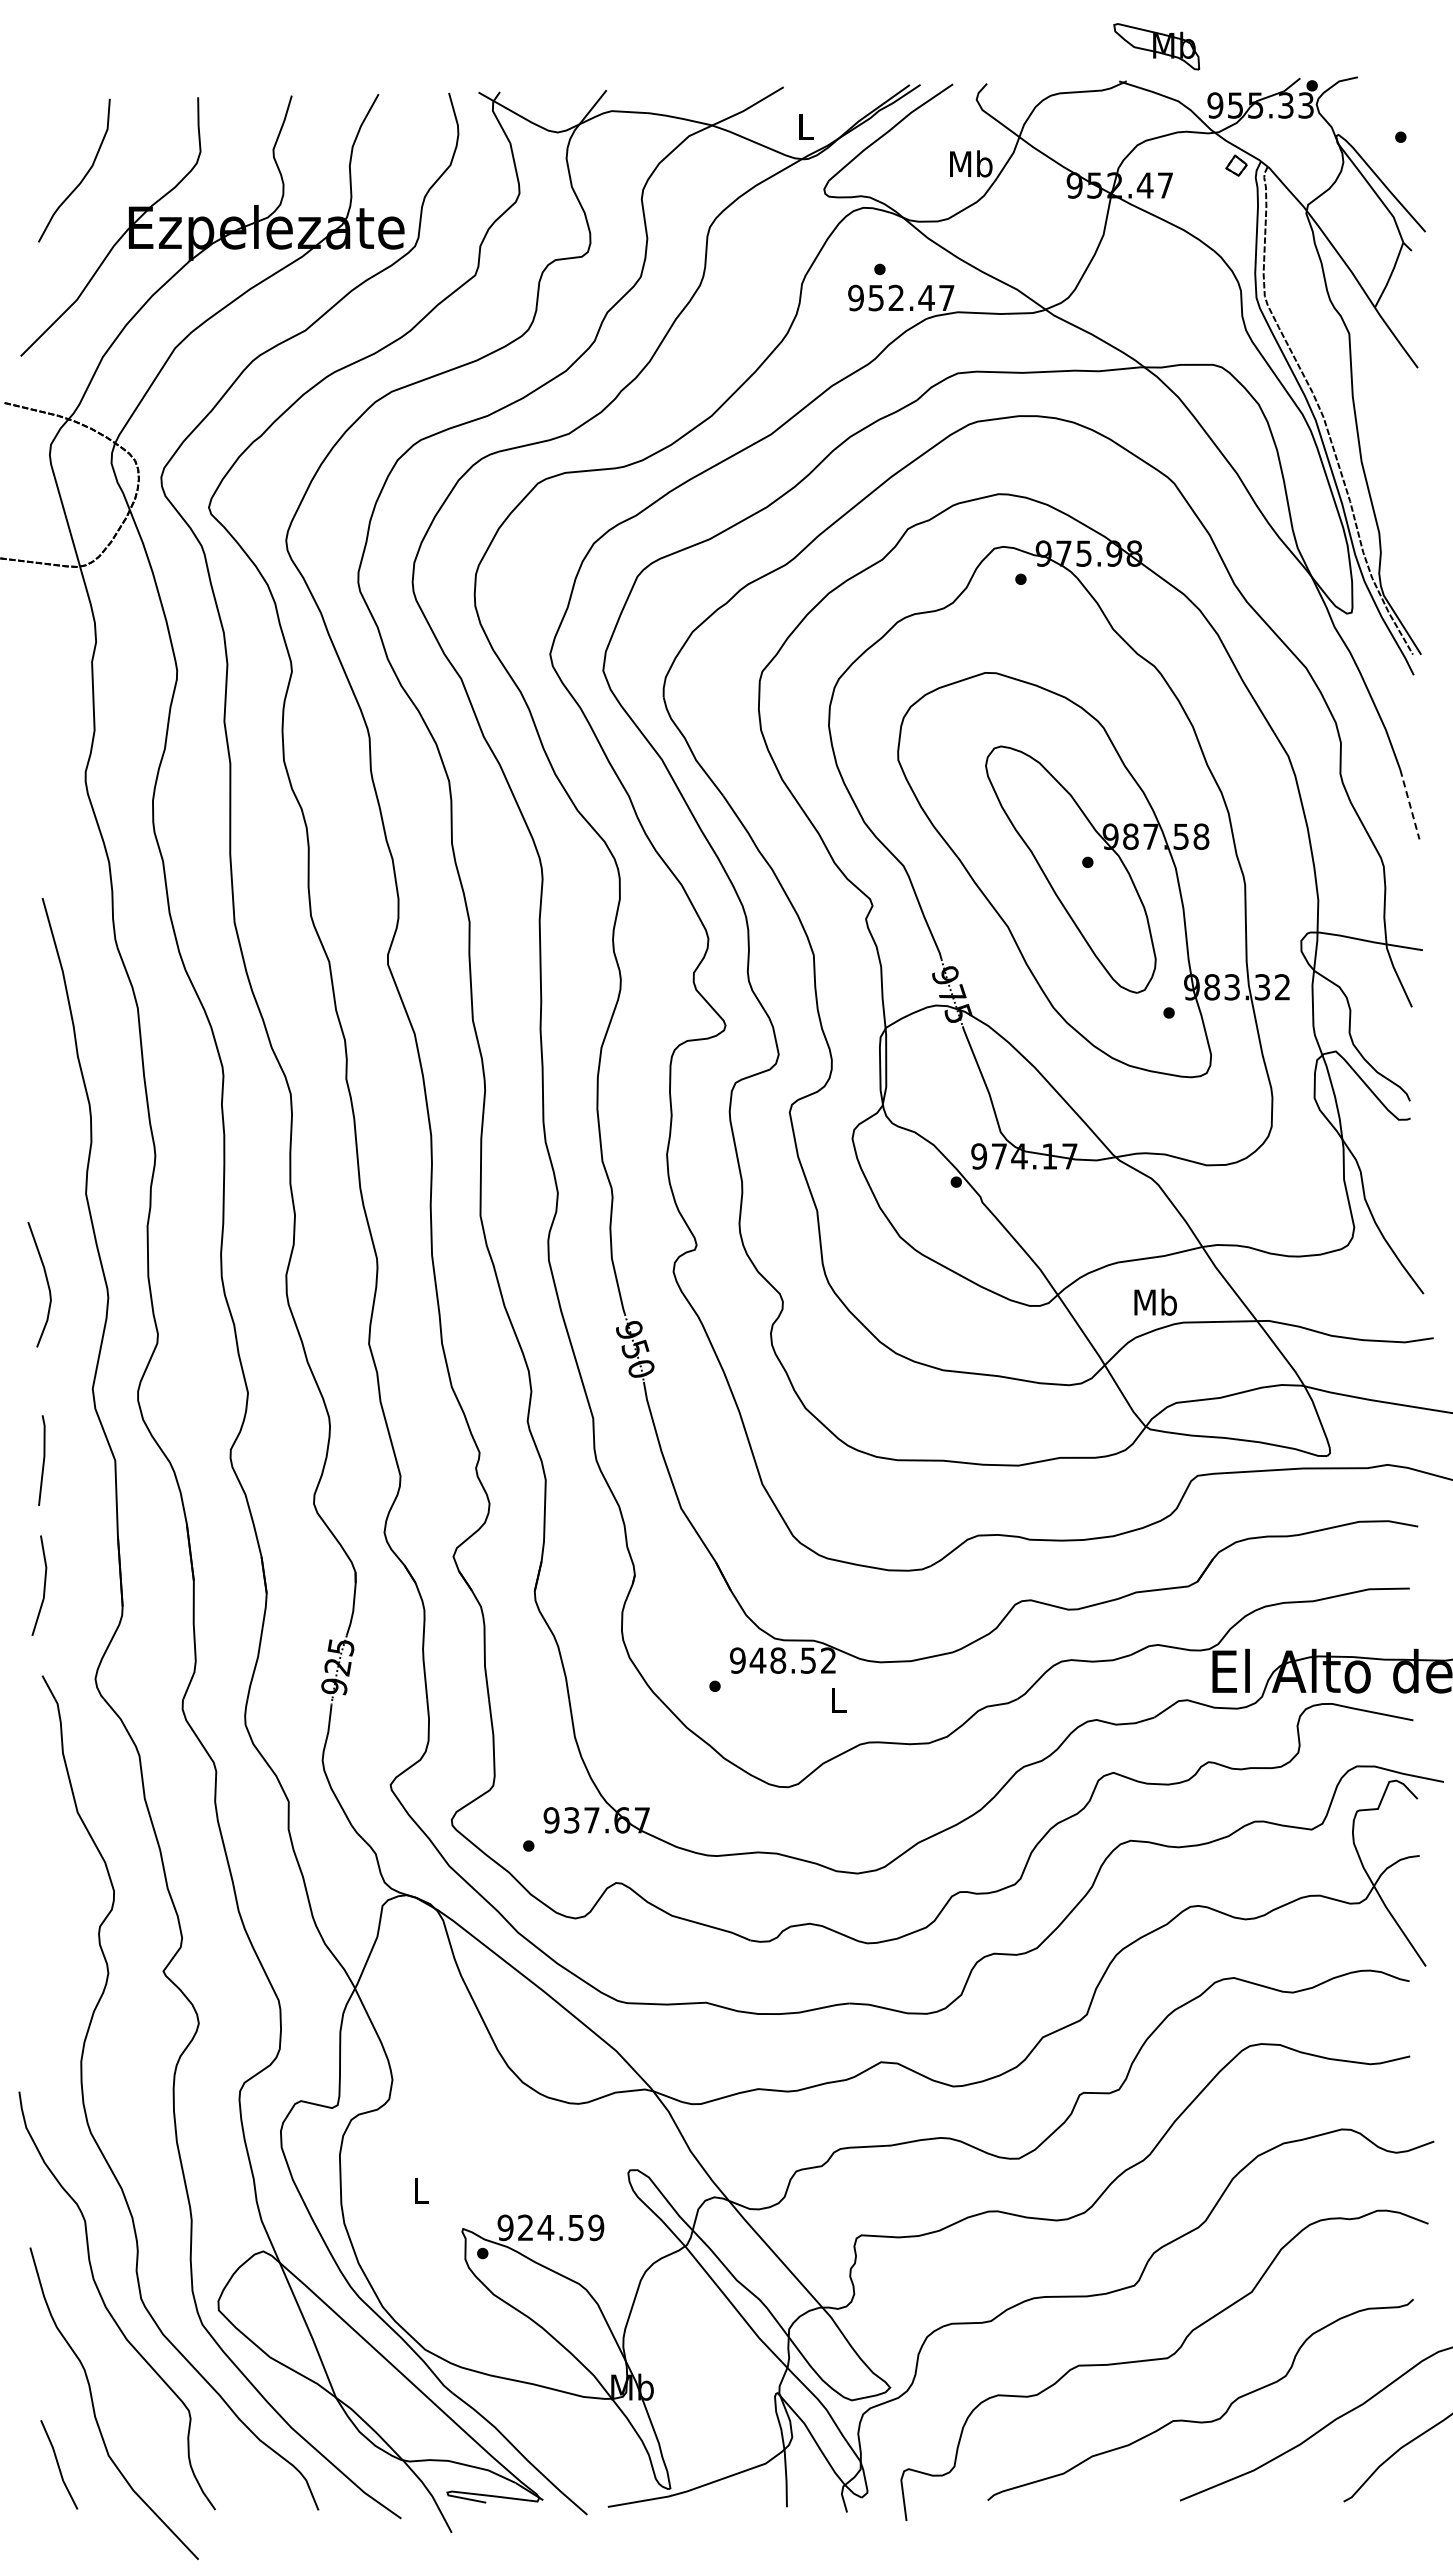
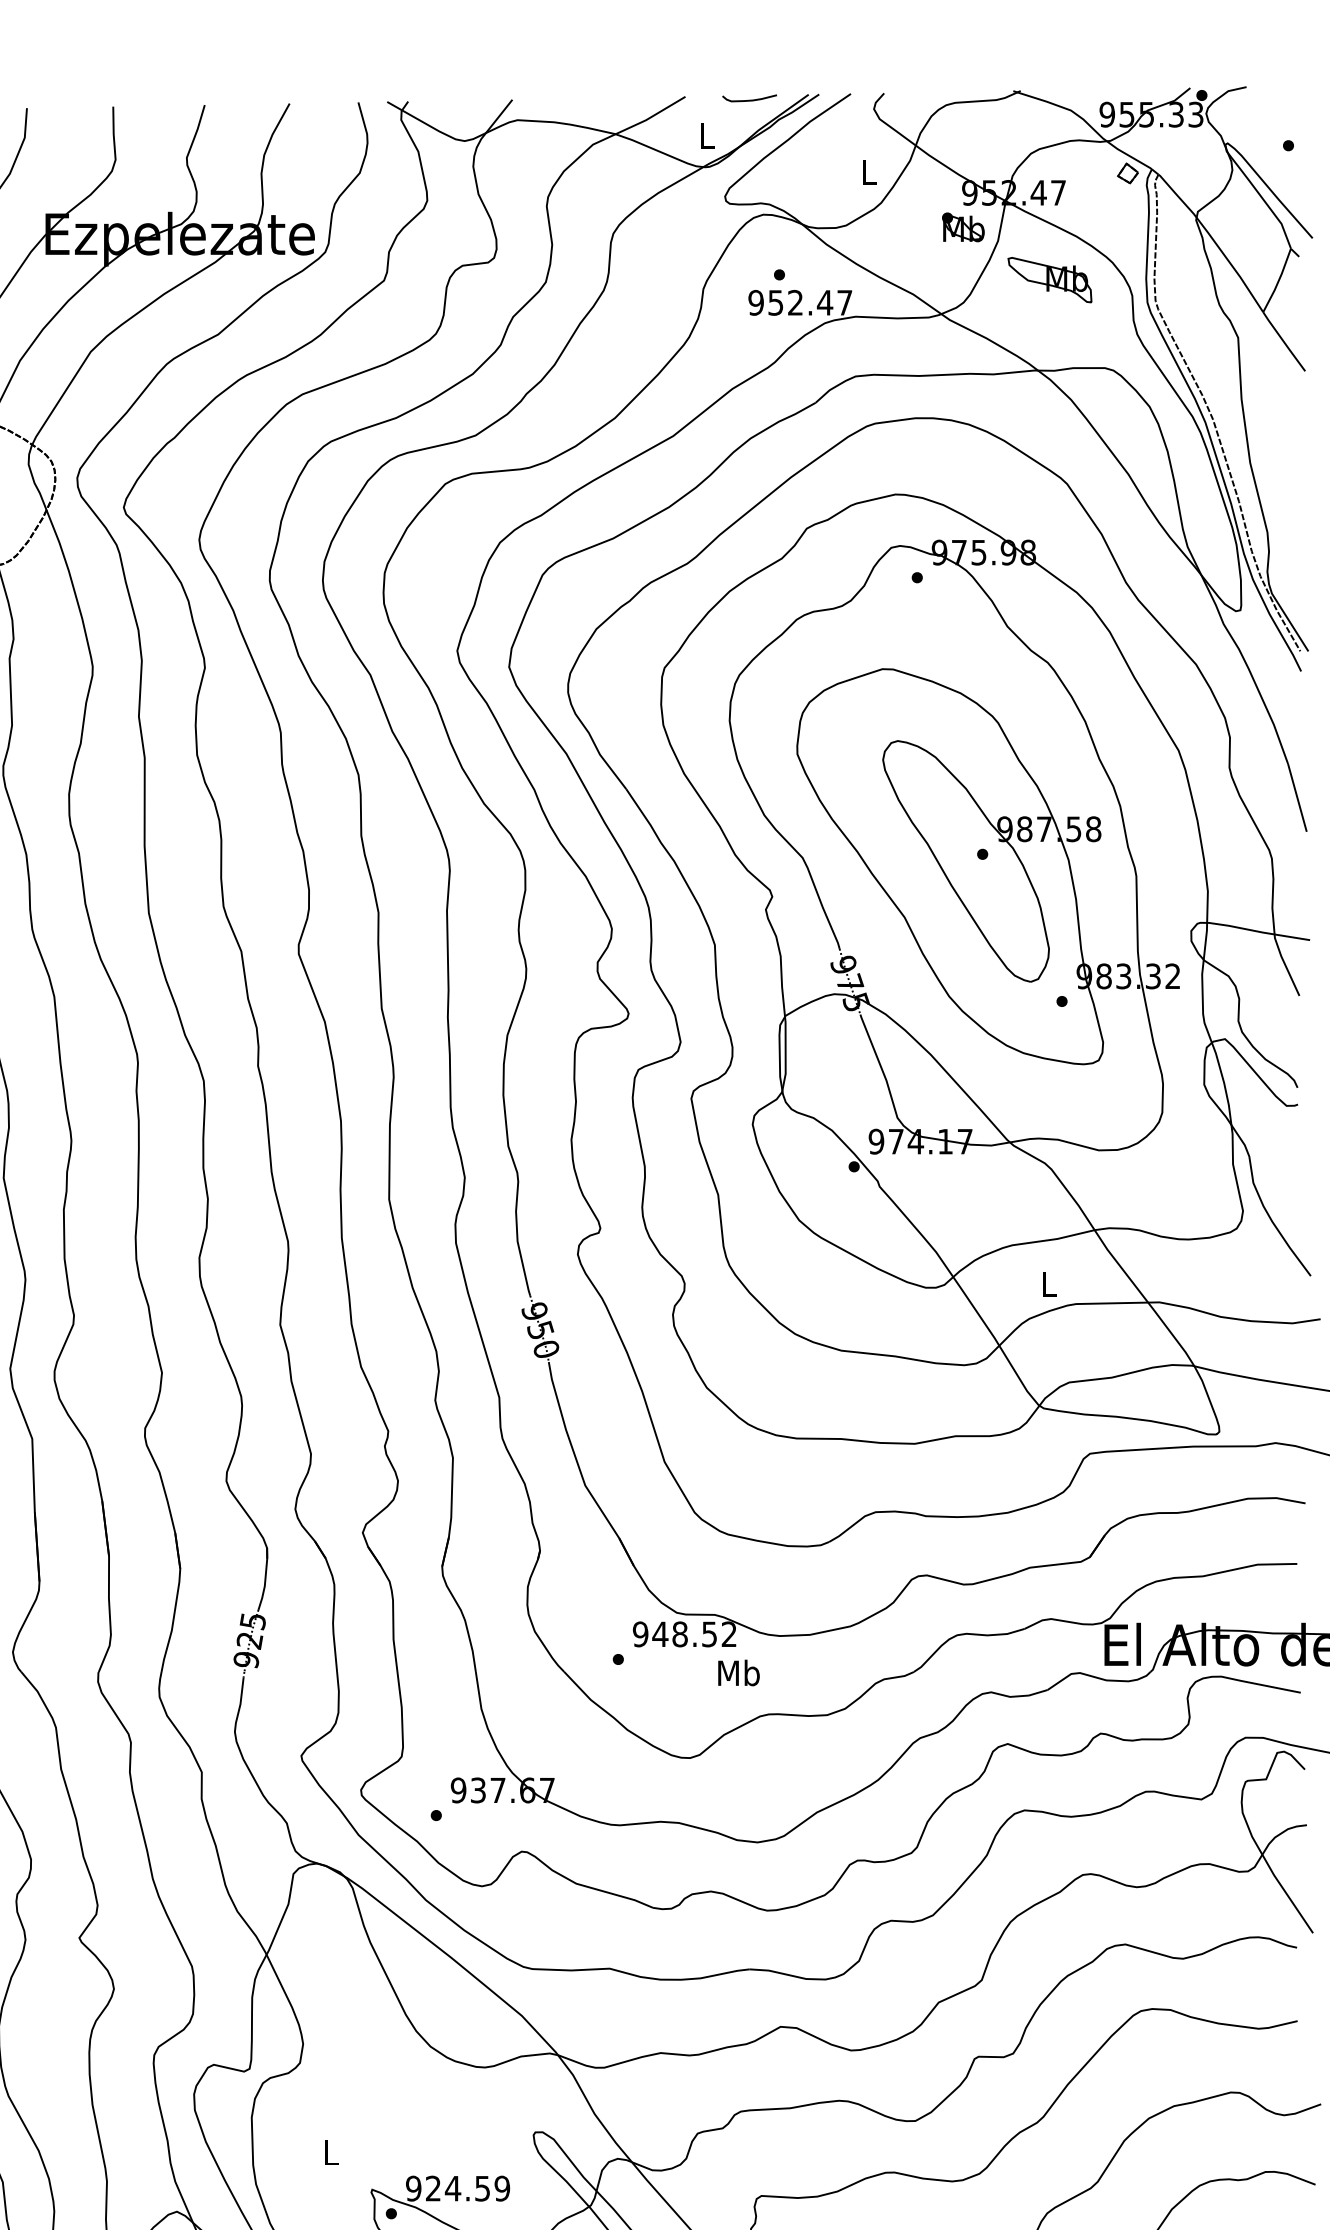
part: (1156, 46) -> (1049, 279), moved
curve: (849, 90) -> (749, 100), added
text: (971, 163) -> (868, 171), Mb -> L
part: (1067, 220) -> (962, 227), added
line: (1410, 805) -> (1297, 798), dashed -> solid
text: (1155, 1301) -> (1048, 1283), Mb -> L
text: (838, 1699) -> (739, 1672), L -> Mb

